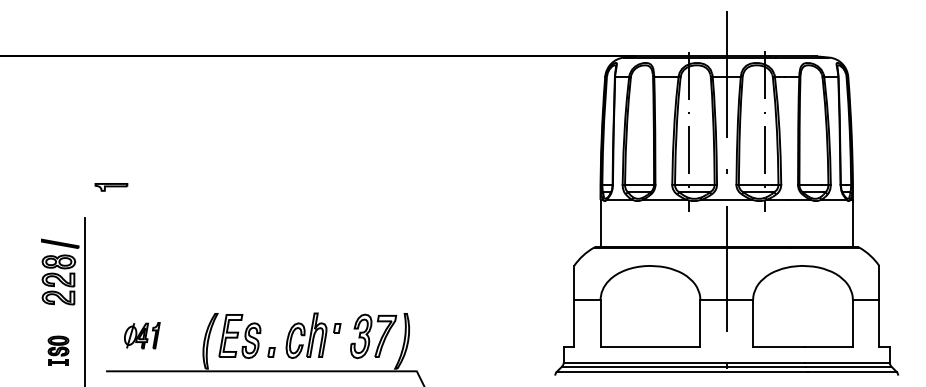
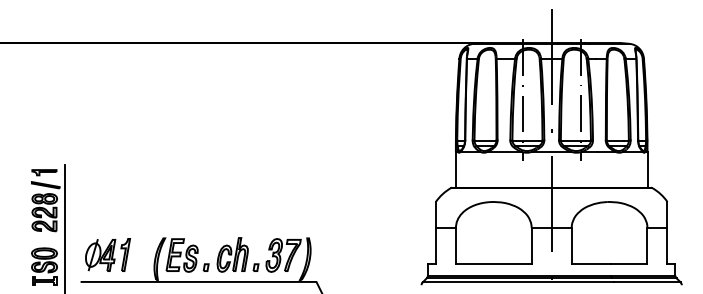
part: (111, 187) -> (44, 172), moved
part: (337, 328) -> (256, 267), moved
part: (142, 335) -> (108, 254), size x1.67
part: (58, 350) -> (44, 266), size x1.67

